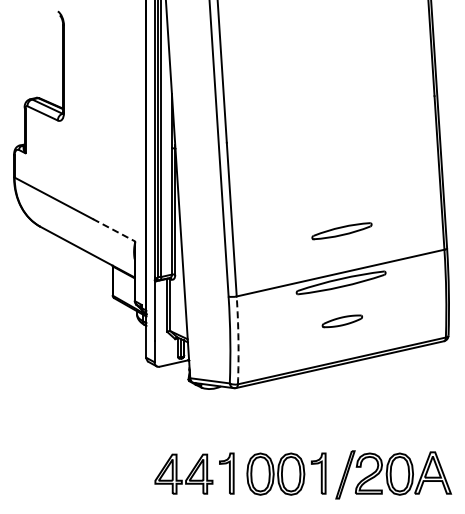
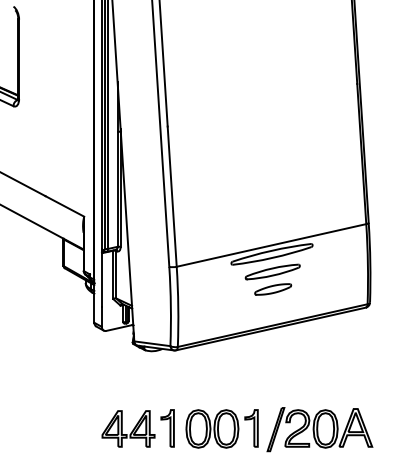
line: (114, 230) -> (65, 206), dashed -> solid
part: (341, 231) -> (272, 272), moved
arc: (238, 340) -> (178, 306), dashed -> solid

